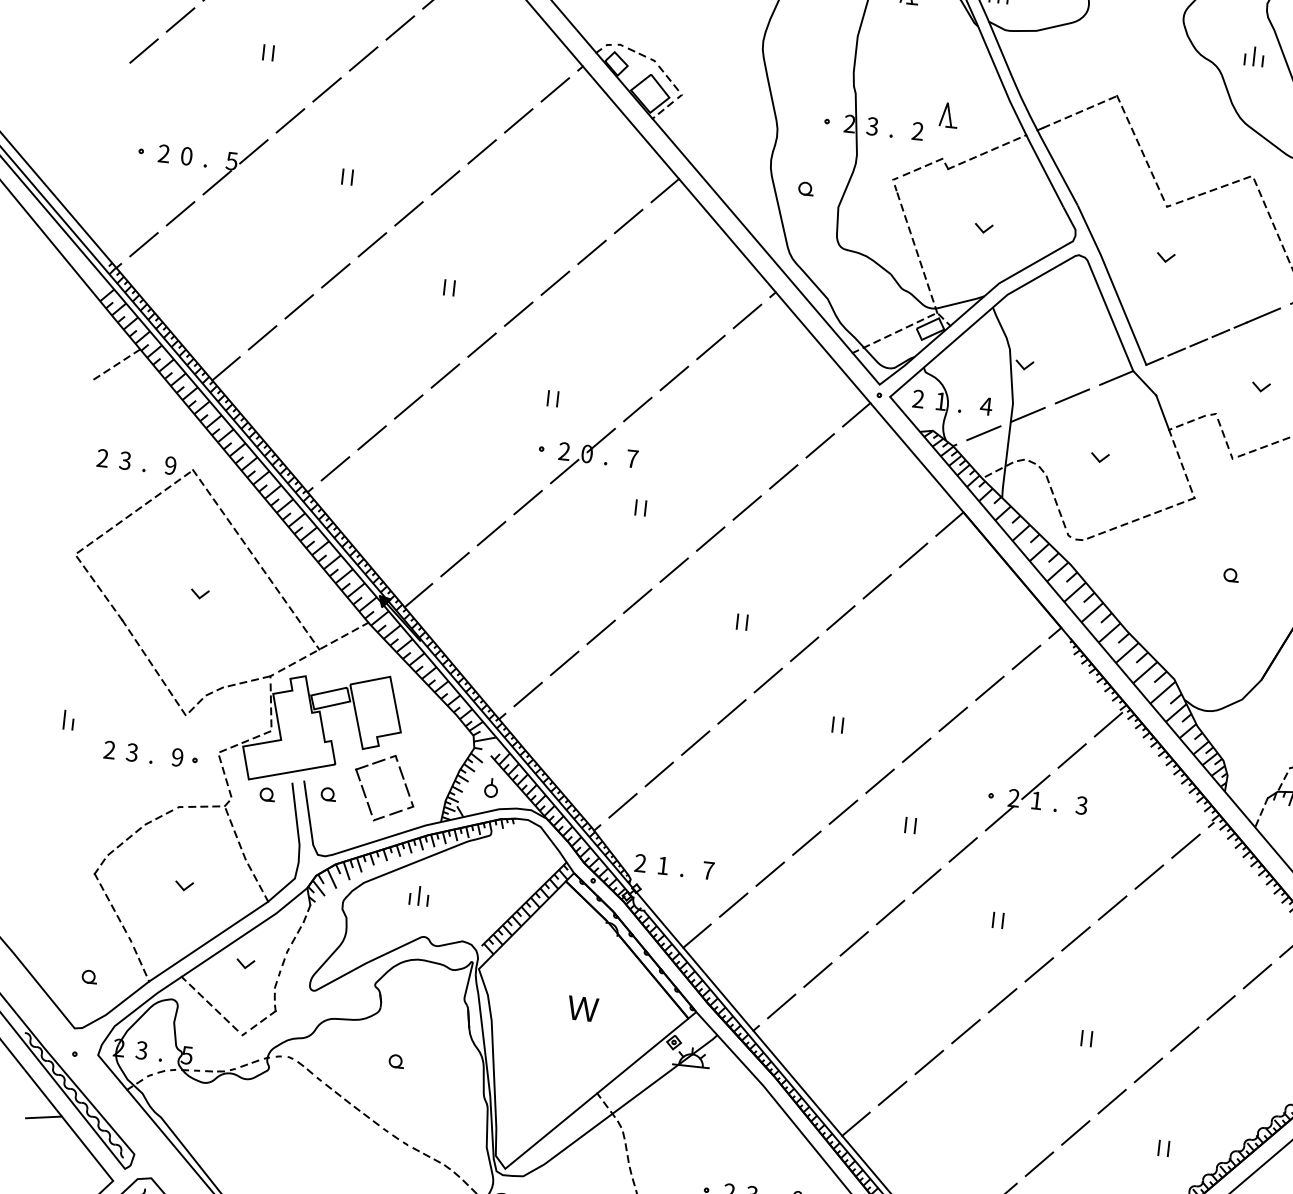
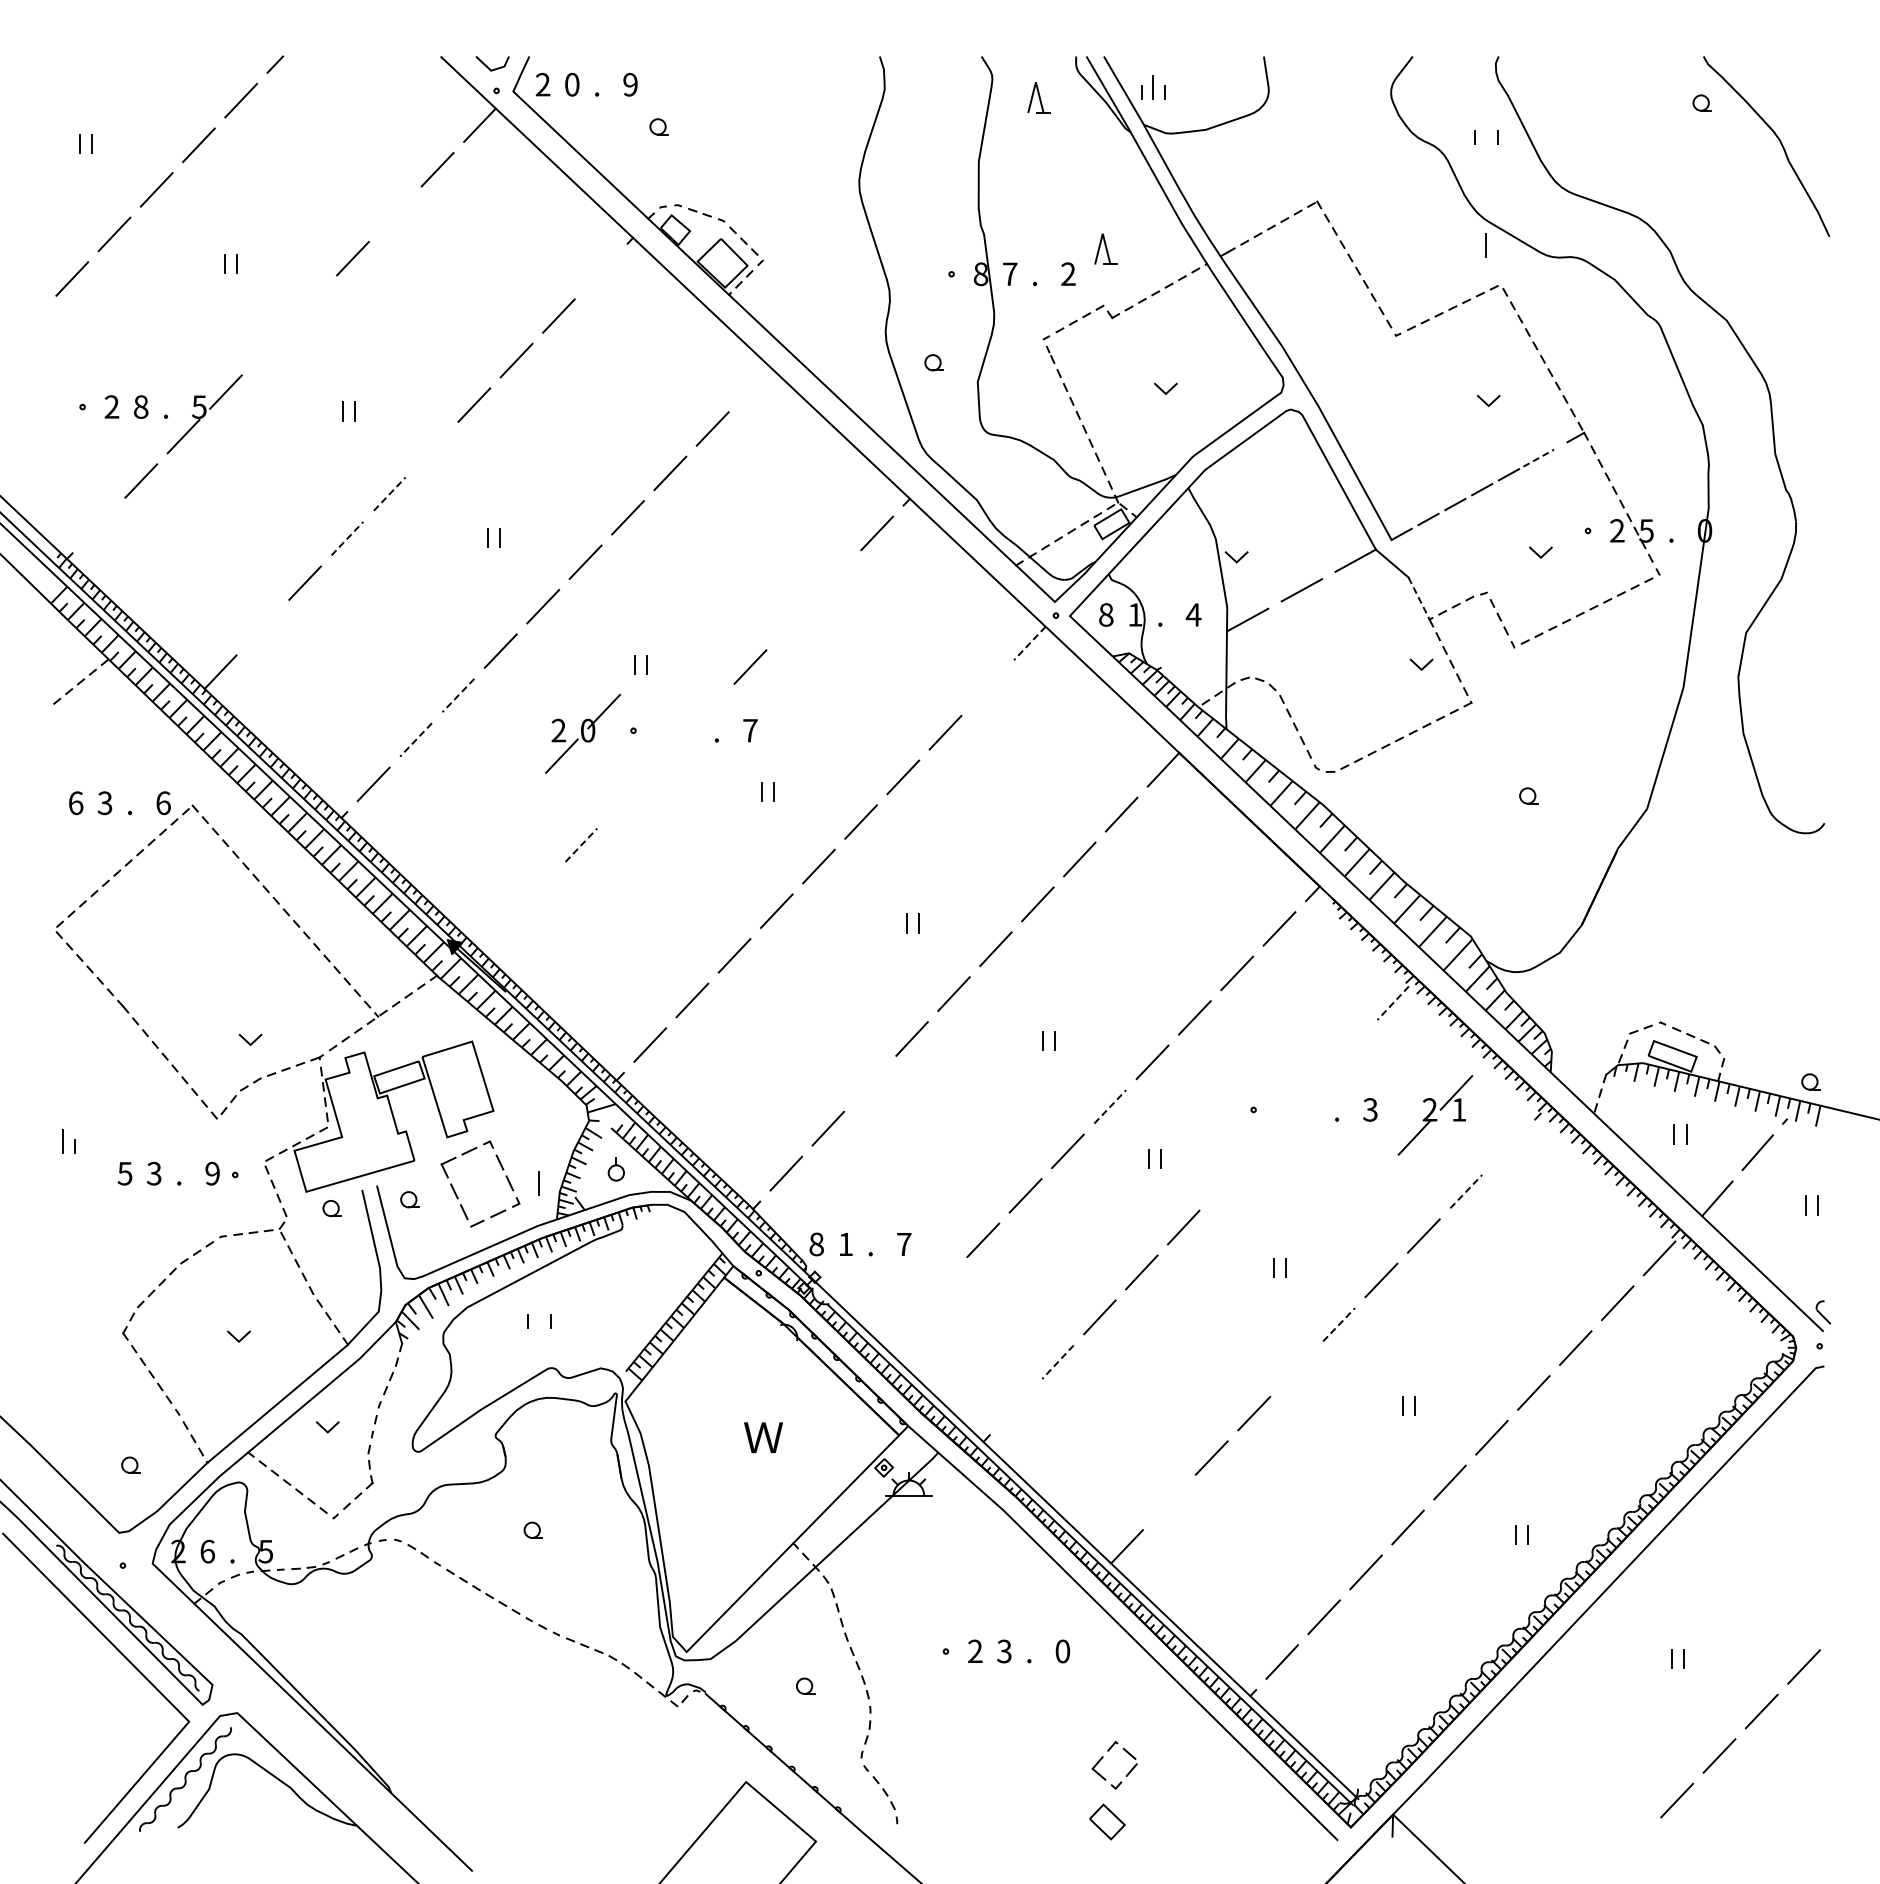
line: (400, 27) -> (395, 213), removed
line: (1253, 56) -> (1485, 245), moved
line: (327, 89) -> (310, 302), removed
line: (555, 89) -> (601, 271), removed
line: (290, 120) -> (268, 347), removed
text: (849, 124) -> (980, 274), 2 -> 8
text: (872, 126) -> (1009, 274), 3 -> 7
text: (186, 156) -> (141, 407), 0 -> 8
line: (665, 190) -> (755, 384), removed
line: (408, 213) -> (431, 449), removed
line: (143, 244) -> (98, 525), removed
line: (373, 244) -> (390, 493), solid -> dashed
line: (1164, 258) -> (1486, 402), moved
line: (335, 275) -> (347, 538), solid -> dashed
line: (1263, 315) -> (1534, 460), solid -> dashed
line: (262, 337) -> (262, 627), removed
line: (710, 347) -> (834, 577), removed
line: (674, 378) -> (792, 622), removed
text: (918, 398) -> (1106, 614), 2 -> 8
line: (408, 406) -> (458, 695), solid -> dashed
line: (1163, 412) -> (1419, 598), solid -> dashed
line: (856, 414) -> (1029, 643), solid -> dashed
line: (984, 433) -> (1194, 649), removed
line: (371, 438) -> (415, 740), solid -> dashed
line: (820, 445) -> (987, 687), removed
part: (582, 455) -> (582, 733), moved
text: (102, 458) -> (75, 803), 2 -> 6
line: (1098, 459) -> (1419, 666), moved
text: (170, 465) -> (163, 803), 9 -> 6
line: (528, 502) -> (623, 800), removed
line: (491, 533) -> (581, 844), solid -> dashed
line: (454, 564) -> (538, 889), removed
line: (198, 595) -> (248, 1041), moved
line: (418, 595) -> (496, 934), removed
line: (1107, 724) -> (1392, 1003), solid -> dashed
line: (695, 742) -> (869, 1083), removed
text: (109, 749) -> (124, 1173), 2 -> 5
line: (1072, 755) -> (1351, 1047), removed
line: (880, 781) -> (1110, 1106), solid -> dashed
part: (1017, 803) -> (1435, 1115), moved
line: (1185, 845) -> (1508, 1146), removed
line: (963, 849) -> (1225, 1182), removed
text: (640, 863) -> (816, 1244), 2 -> 8
line: (1149, 877) -> (1466, 1191), solid -> dashed
line: (418, 895) -> (538, 1183), moved
line: (733, 904) -> (940, 1284), removed
line: (696, 936) -> (898, 1329), removed
line: (1039, 969) -> (1339, 1324), solid -> dashed
line: (817, 975) -> (1057, 1362), solid -> dashed
line: (1002, 1000) -> (1296, 1368), removed
line: (781, 1005) -> (1015, 1406), removed
text: (141, 1050) -> (207, 1551), 3 -> 6
line: (892, 1093) -> (1169, 1502), removed
line: (44, 1116) -> (92, 1649), removed

